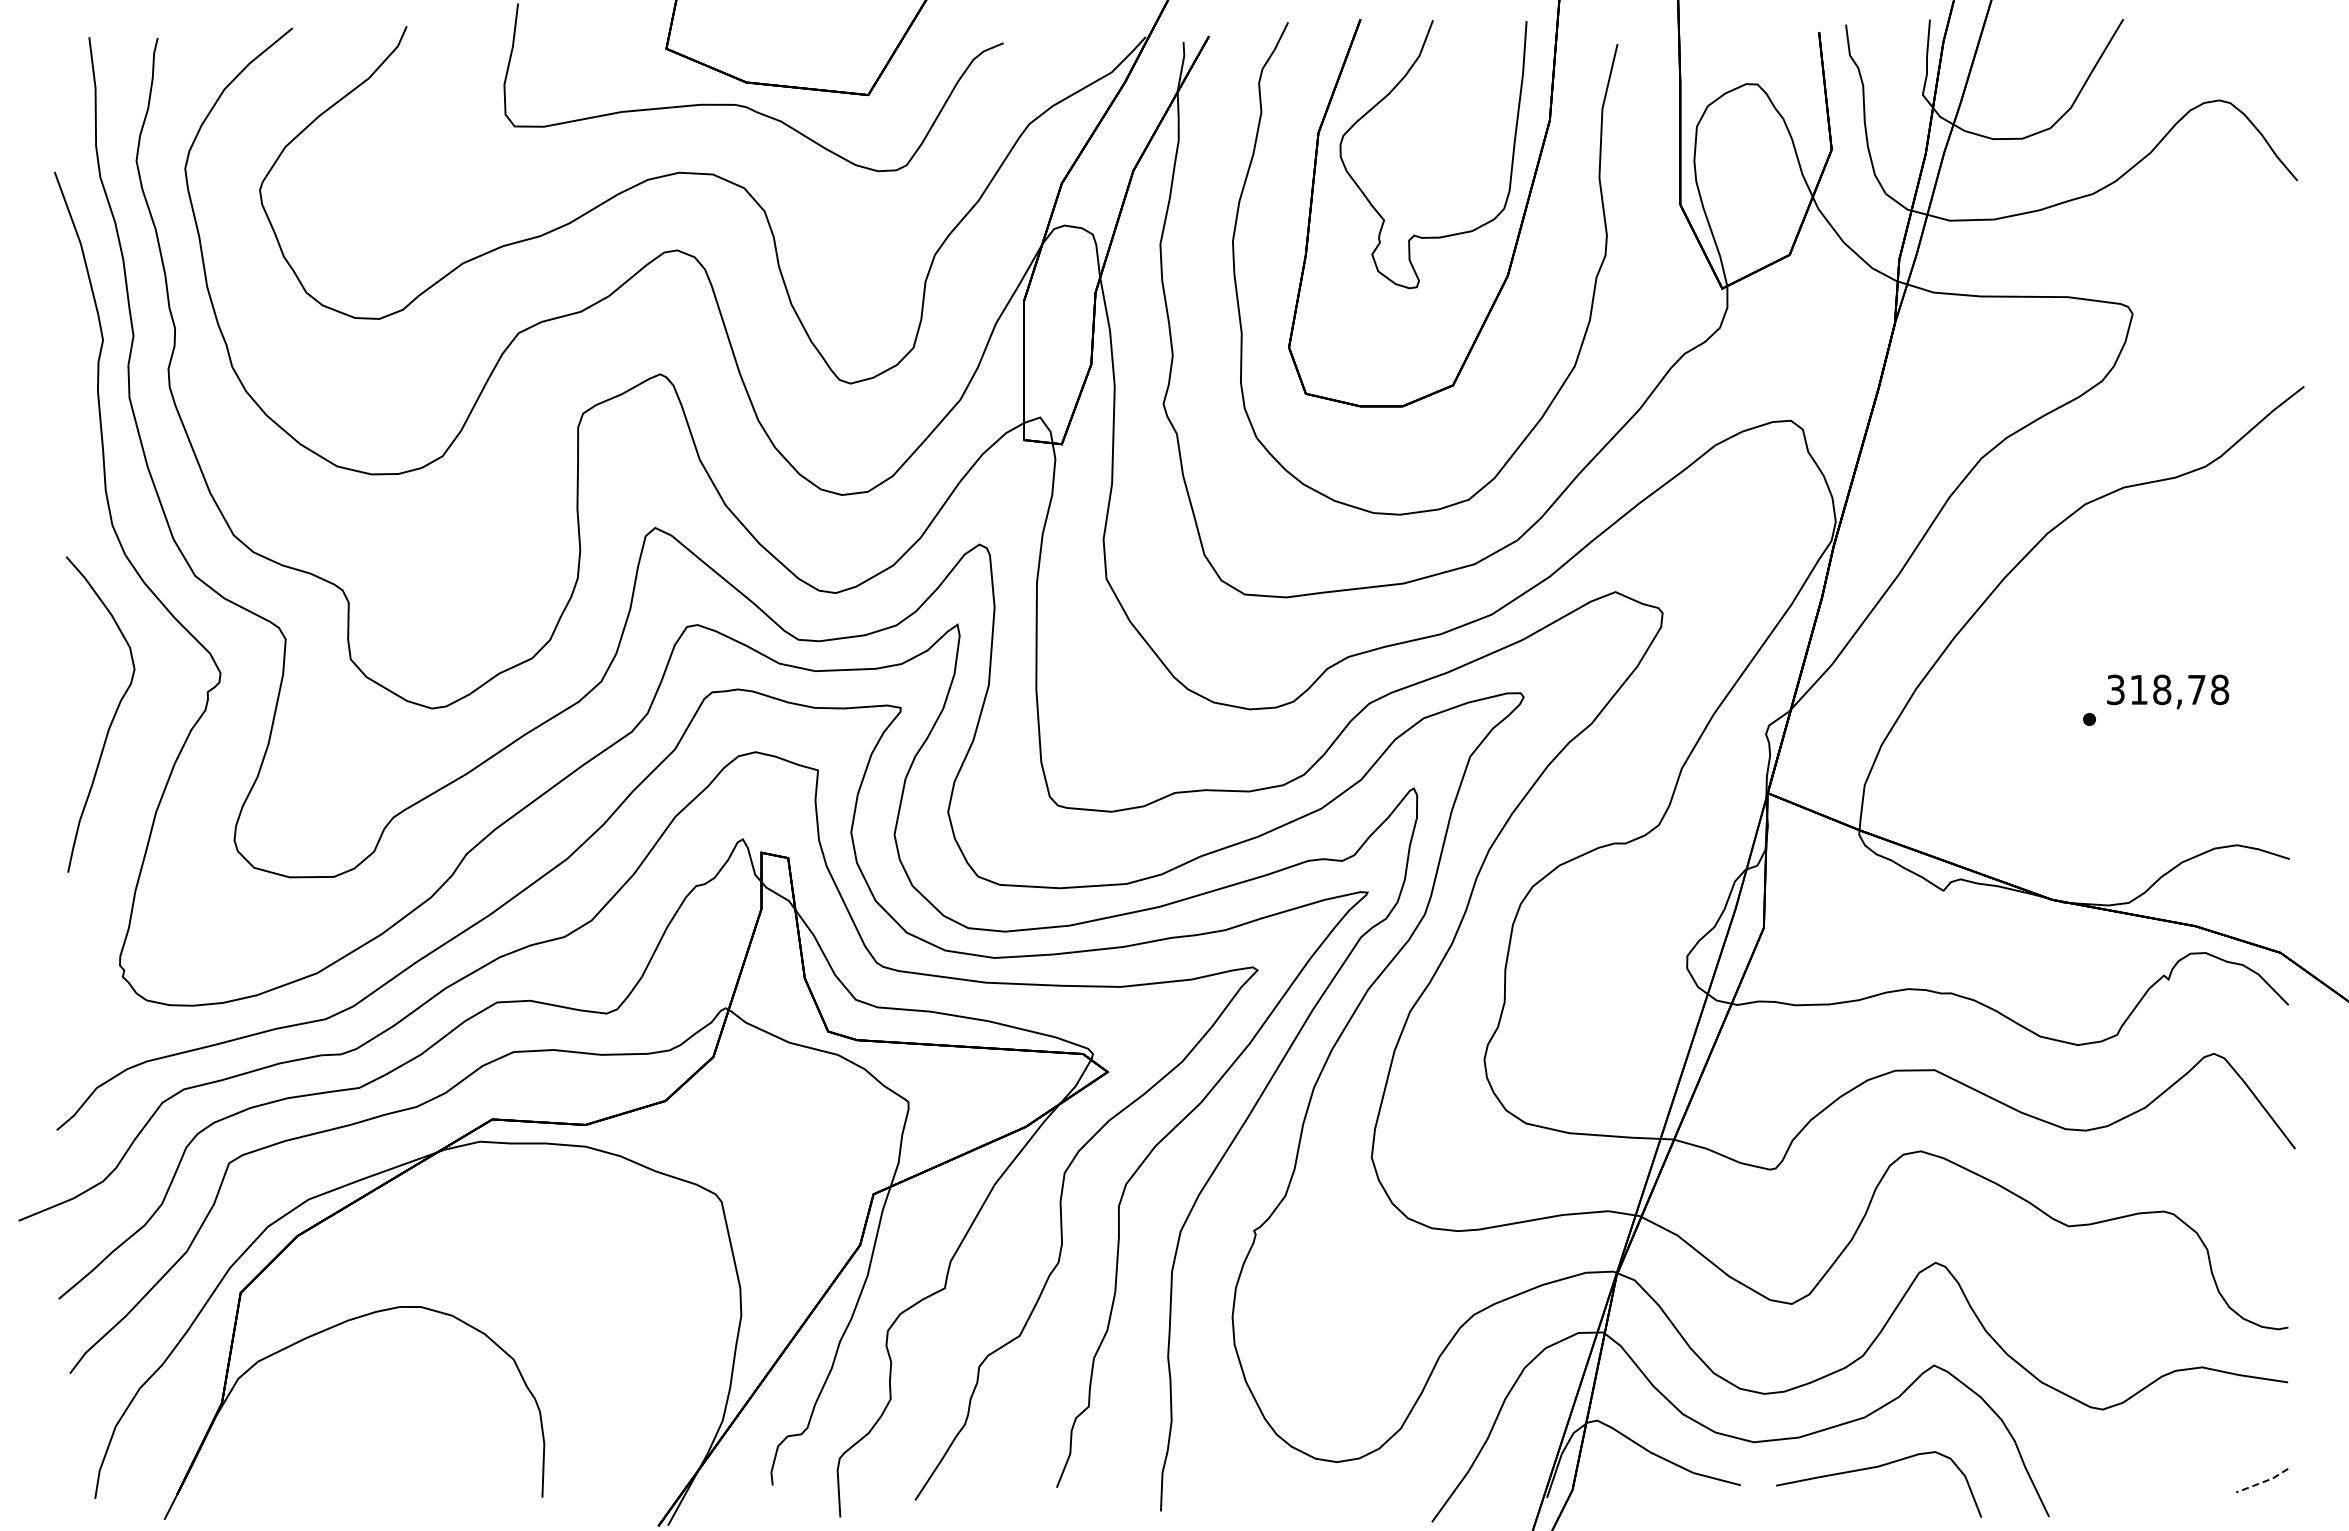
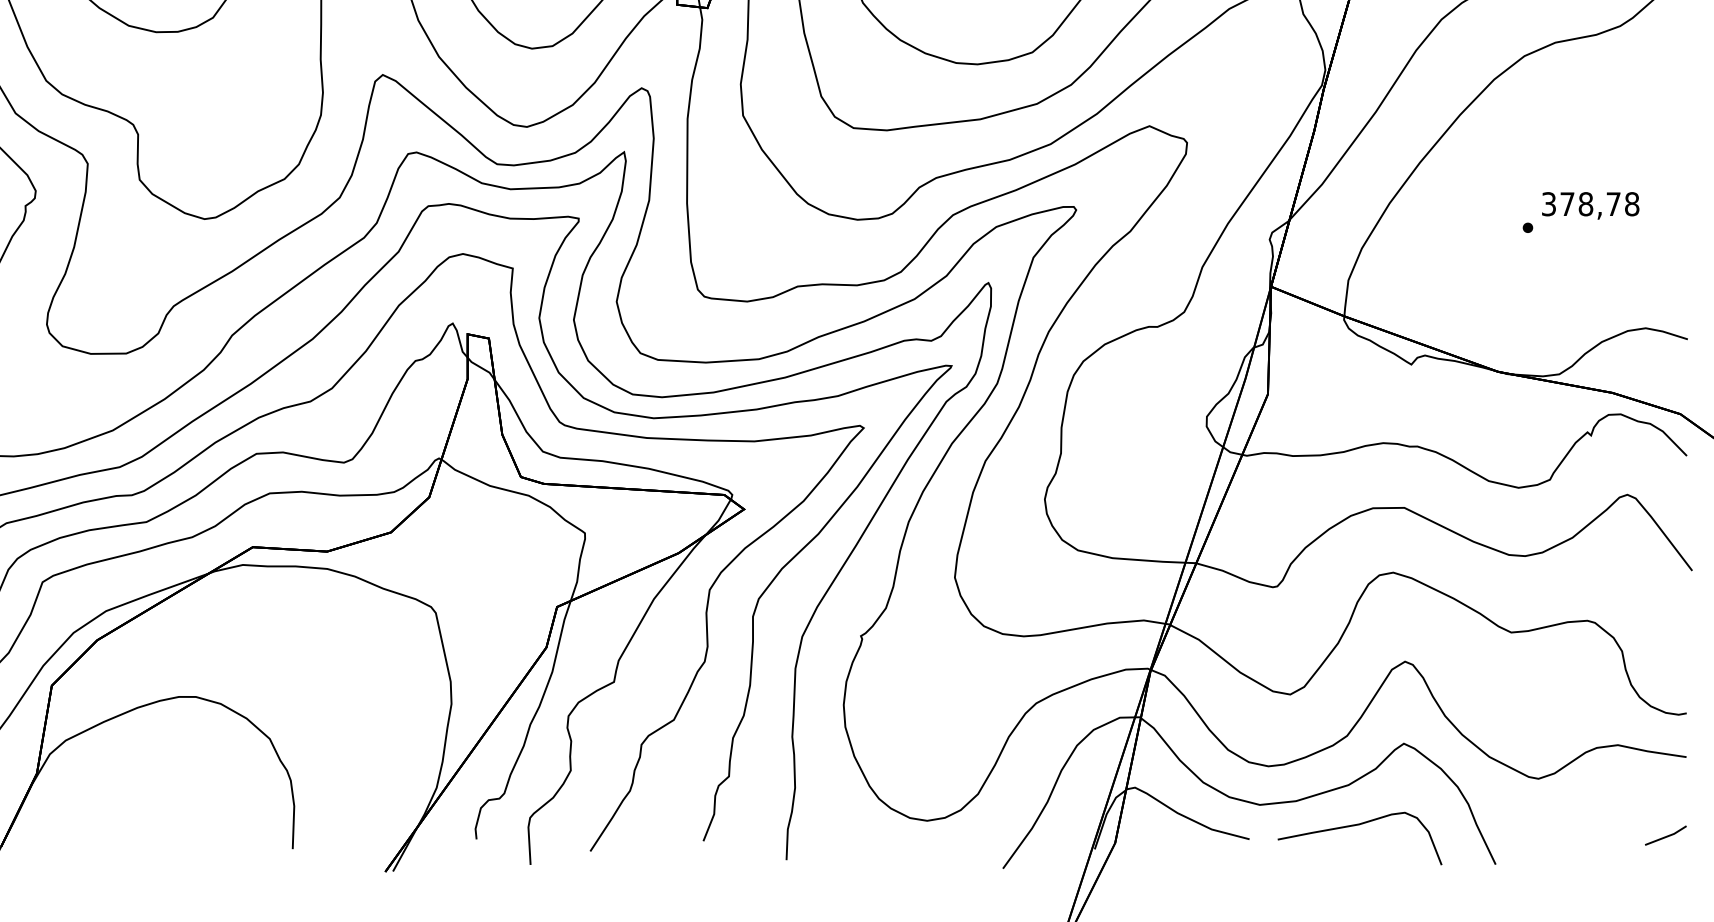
text: (2138, 689) -> (1567, 203), 318,78 -> 378,78
line: (2263, 1481) -> (1666, 836), dashed -> solid

